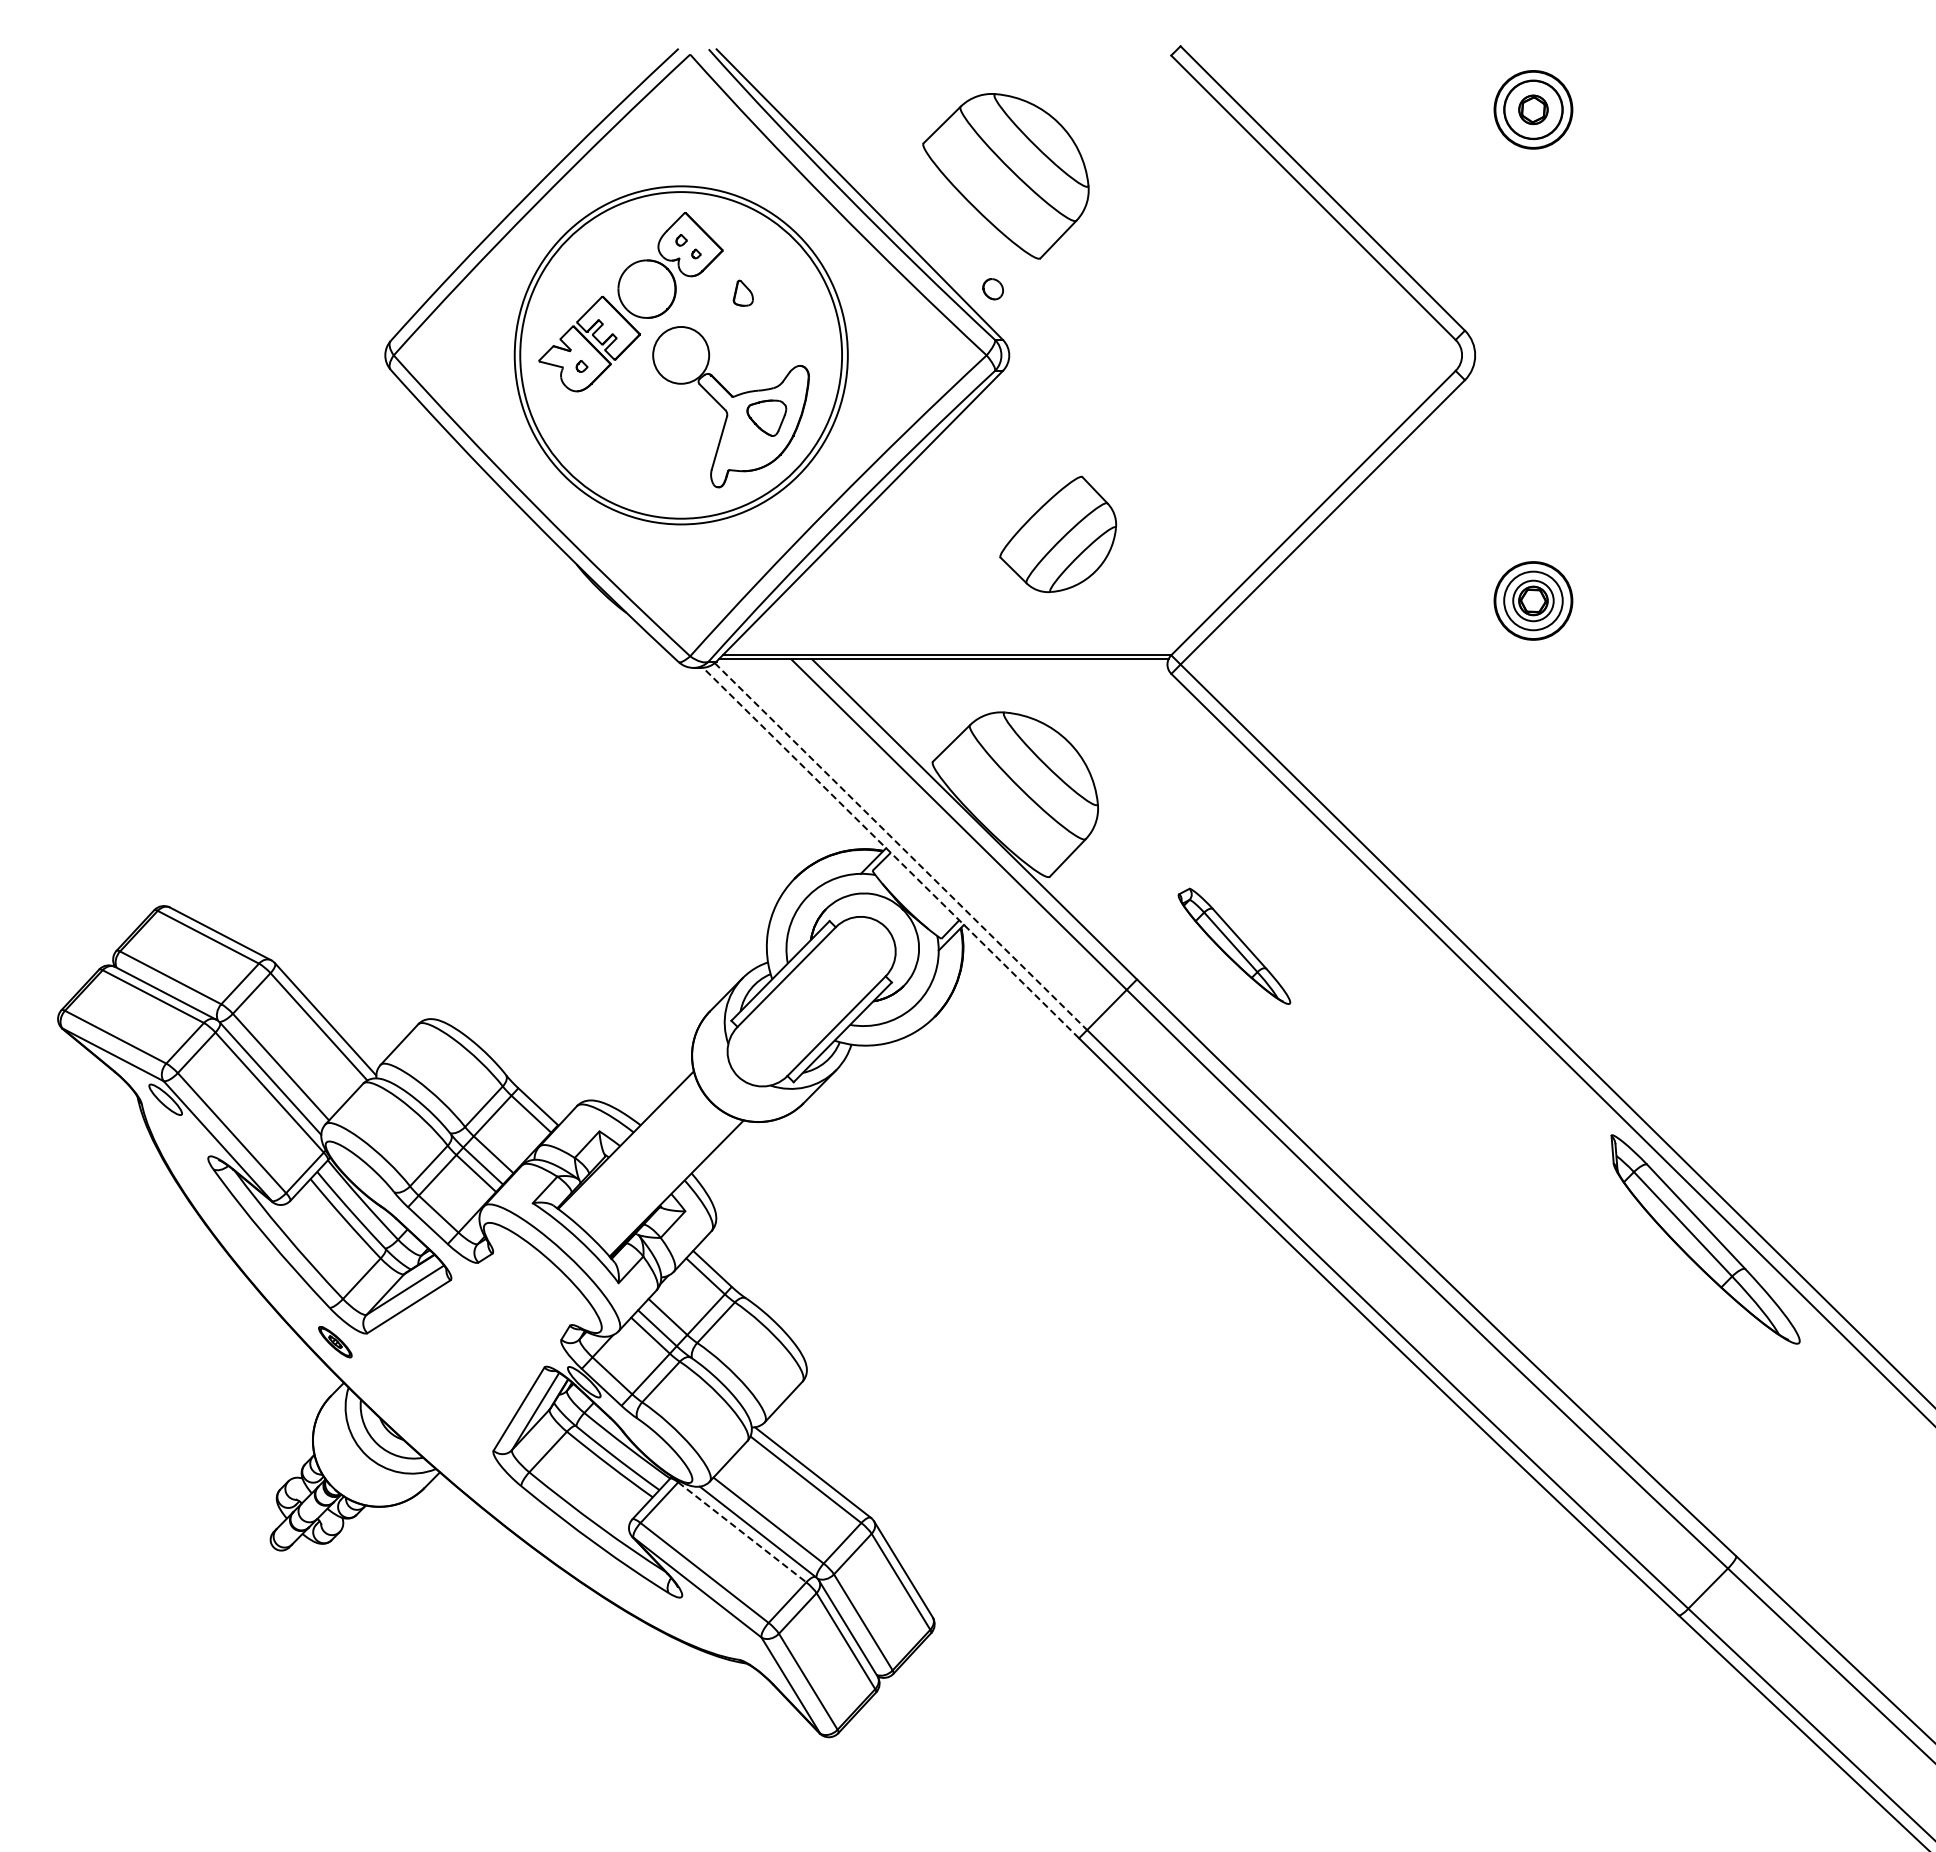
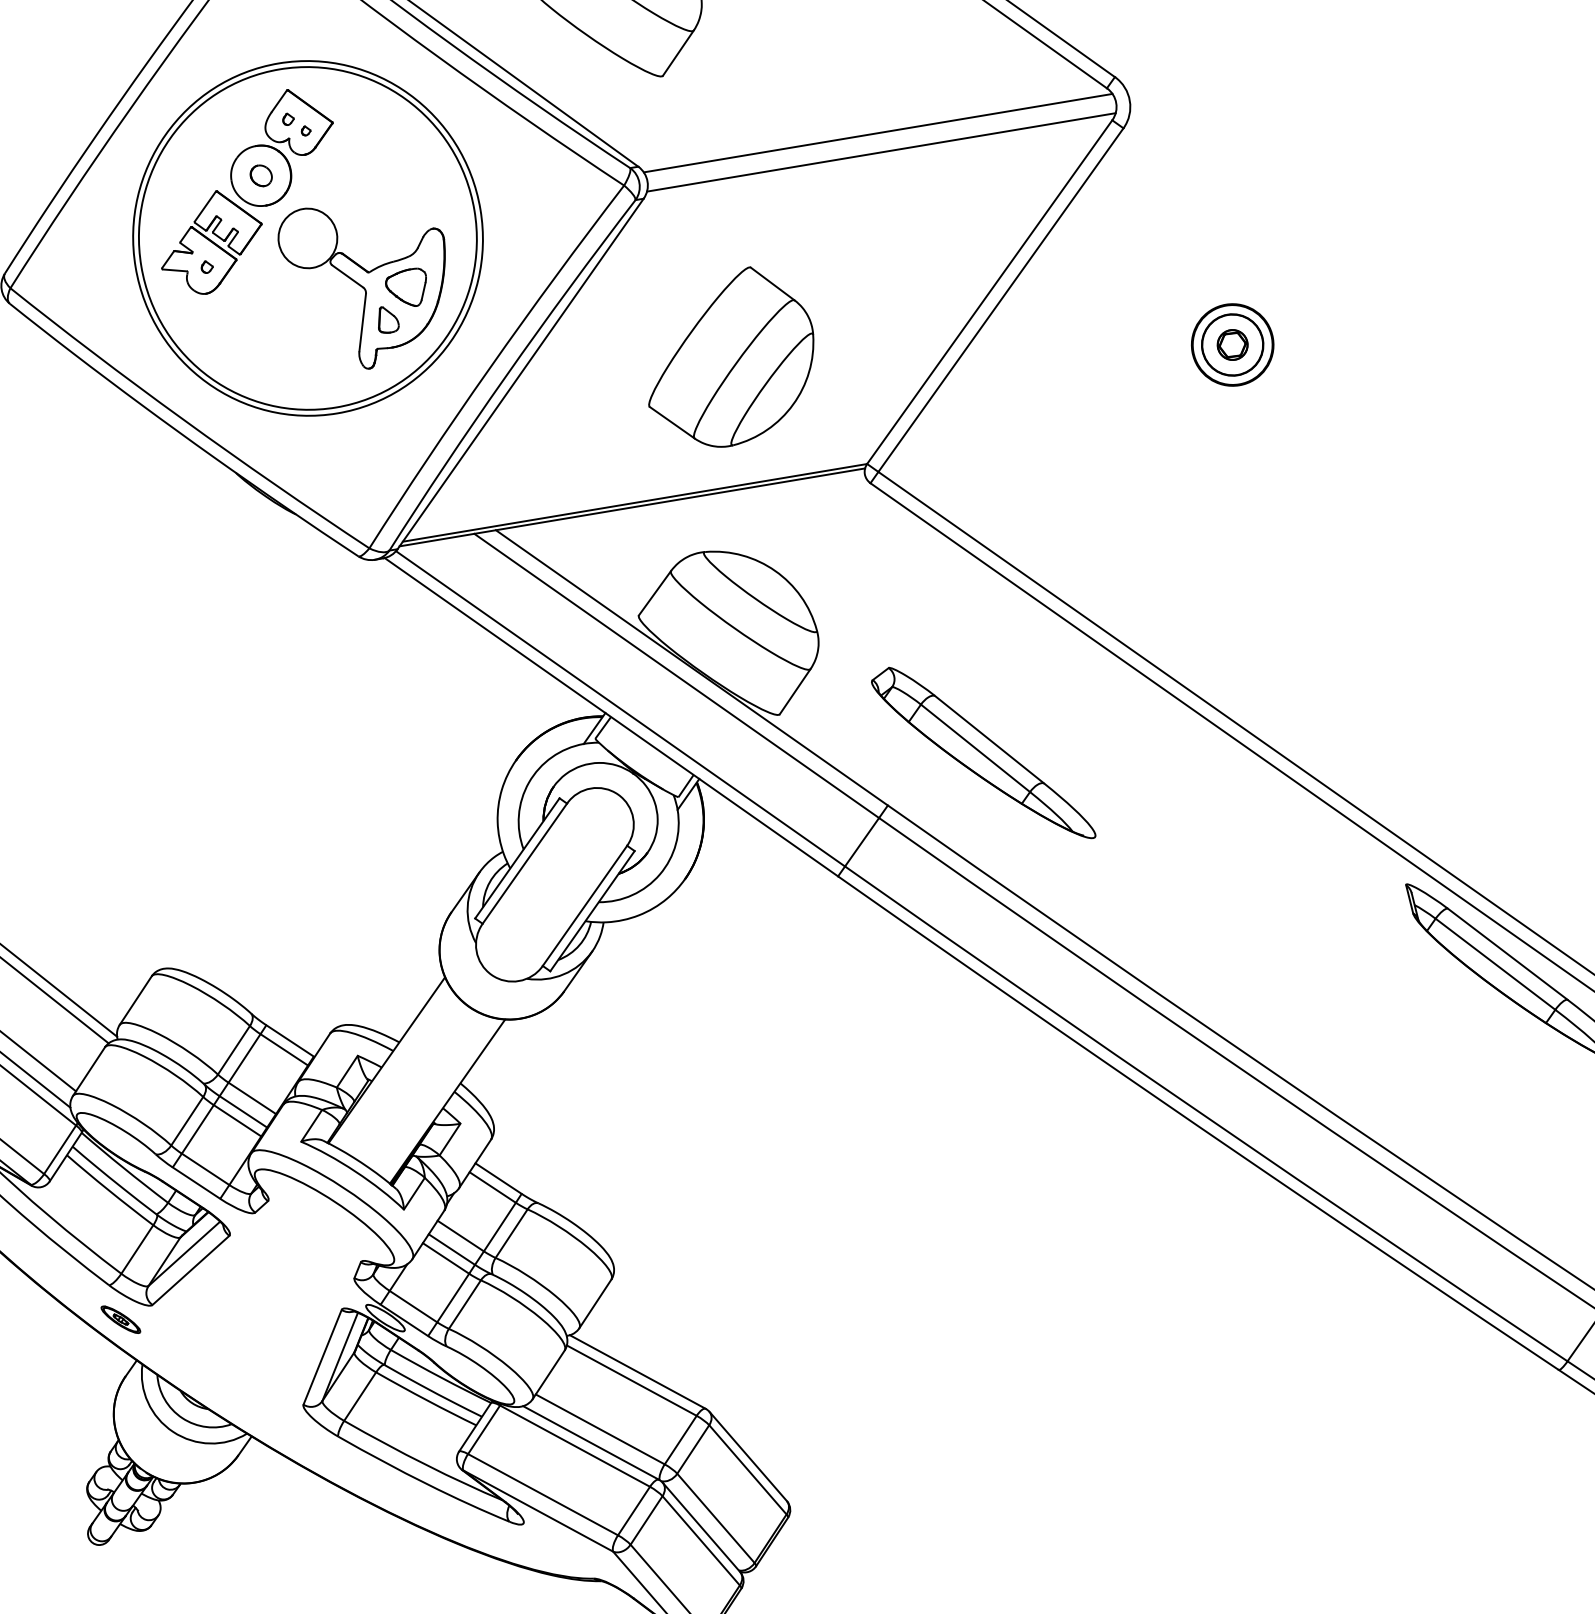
part: (992, 289) -> (260, 176), moved
part: (742, 292) -> (386, 319), moved
line: (1233, 346) -> (878, 133), added
line: (1233, 364) -> (881, 152), added
part: (1057, 534) -> (728, 358), size x1.43
circle: (1533, 600) -> (1232, 344), size x1.43
line: (901, 846) -> (621, 708), dashed -> solid
line: (891, 853) -> (611, 717), dashed -> solid
part: (1234, 946) -> (983, 754), size x1.67
line: (742, 1532) -> (575, 1446), dashed -> solid

